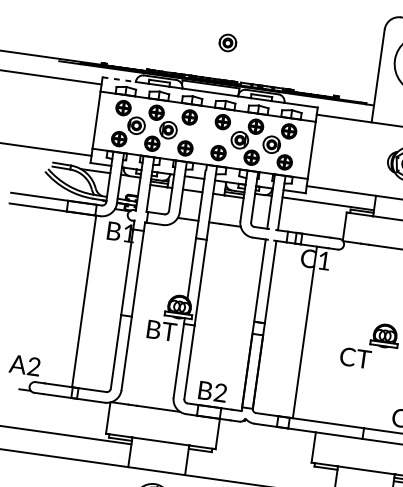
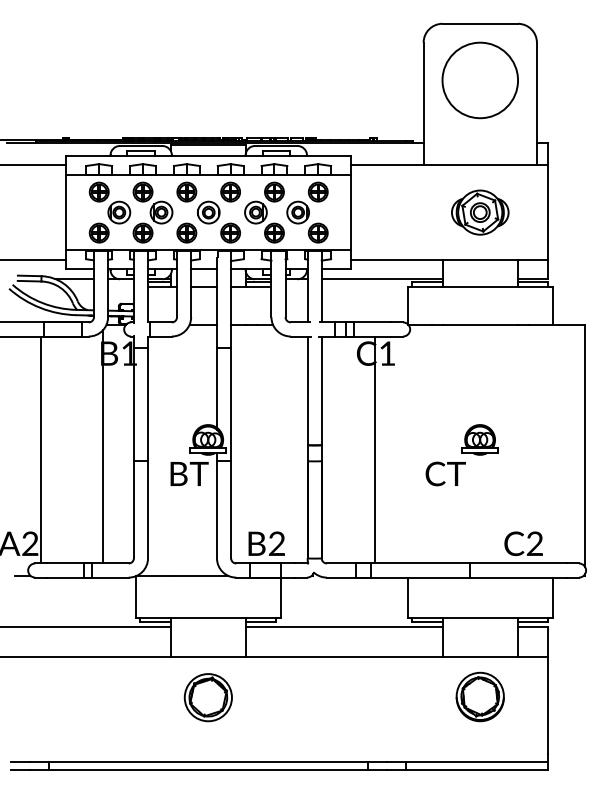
part: (227, 42) -> (208, 212), moved
line: (119, 79) -> (88, 155), dashed -> solid
line: (99, 300) -> (103, 446), added
line: (84, 301) -> (41, 449), moved
line: (262, 462) -> (343, 626), added

